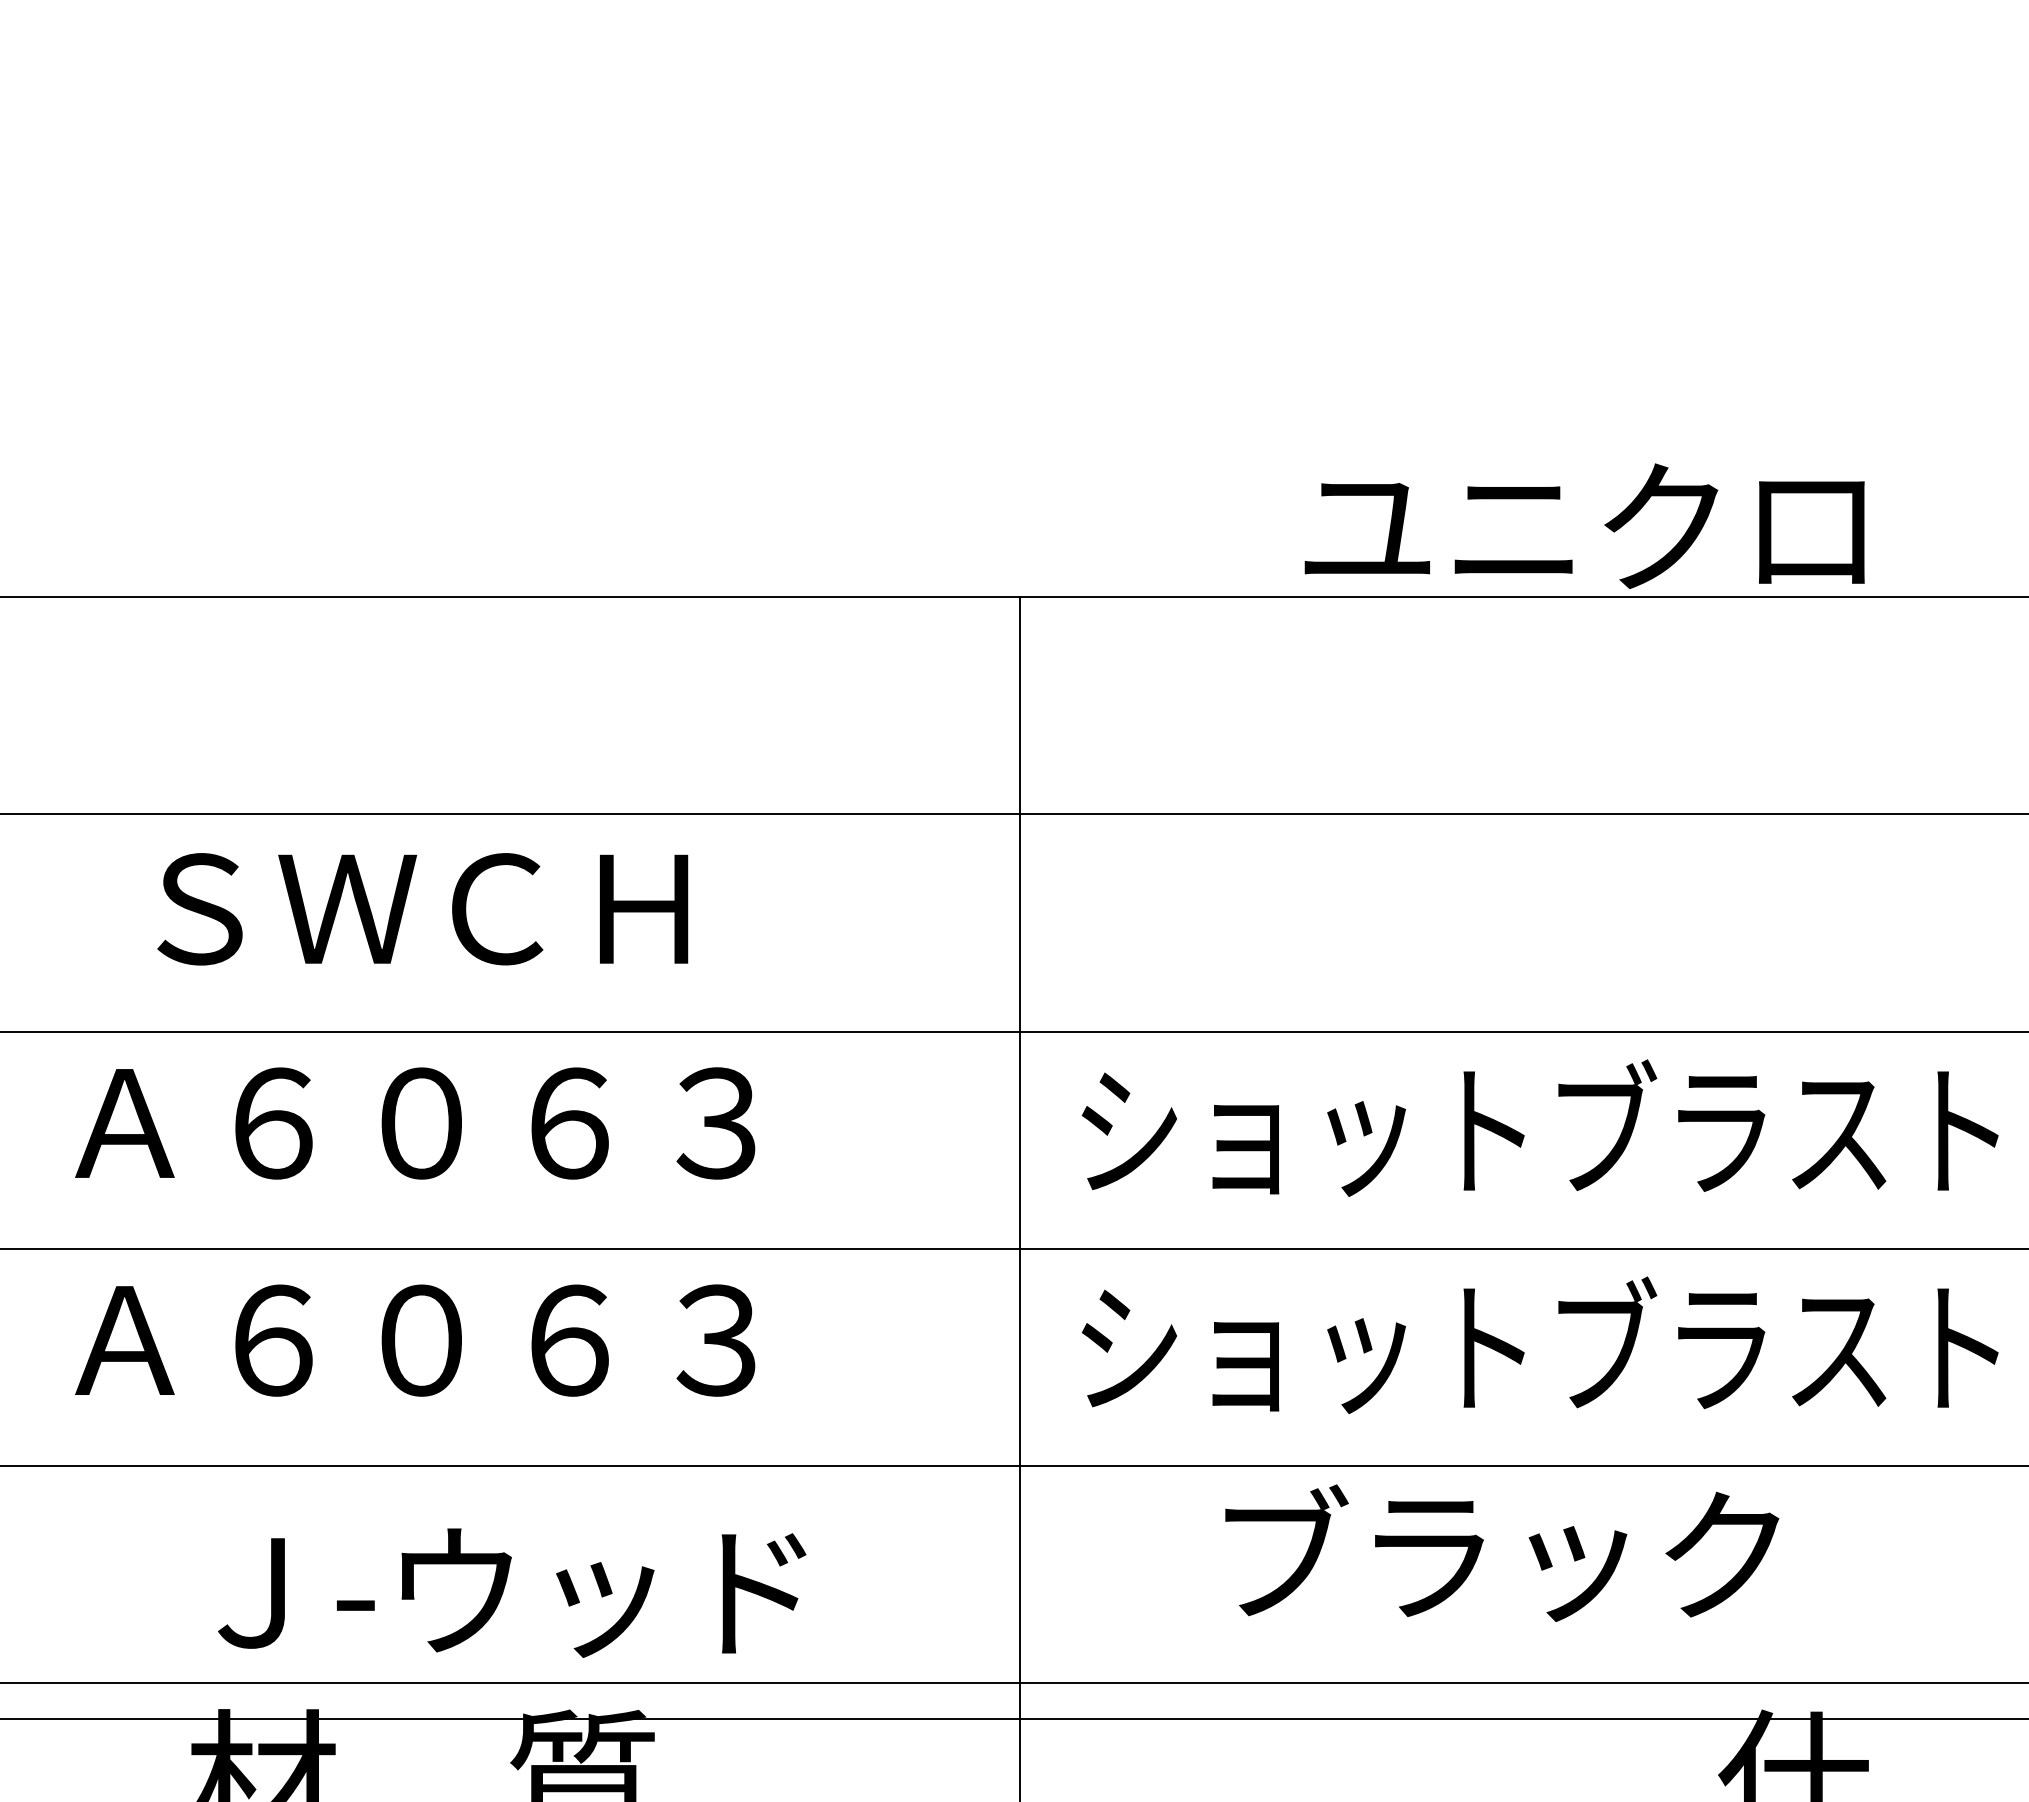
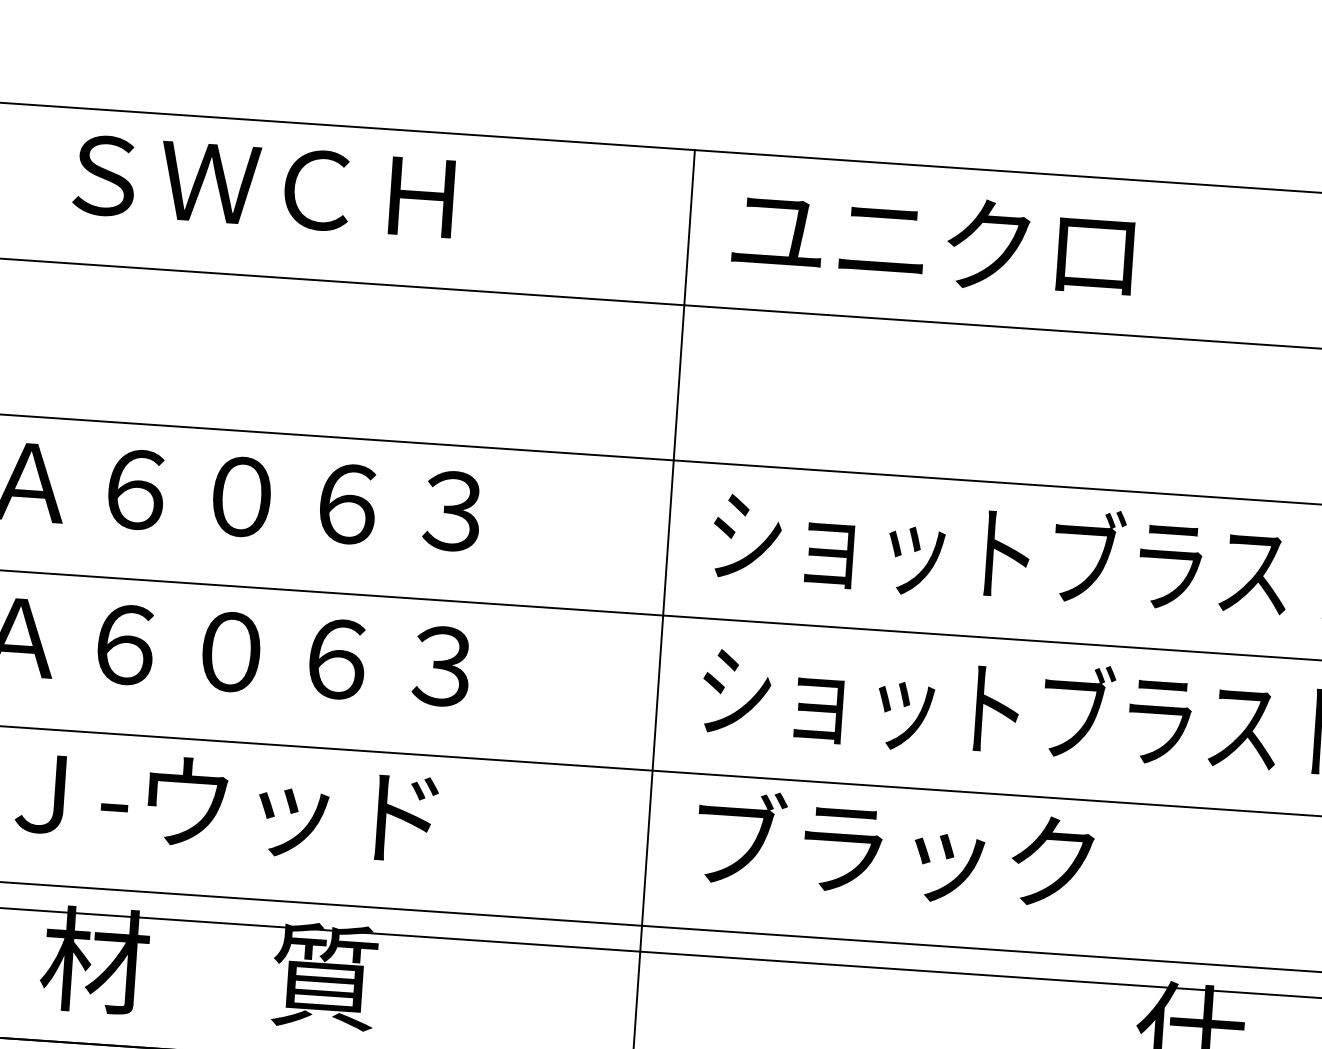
text: (1584, 525) -> (933, 240), moved
text: (422, 909) -> (263, 186), moved
text: (1502, 1552) -> (895, 849), moved
text: (512, 1592) -> (227, 806), moved

